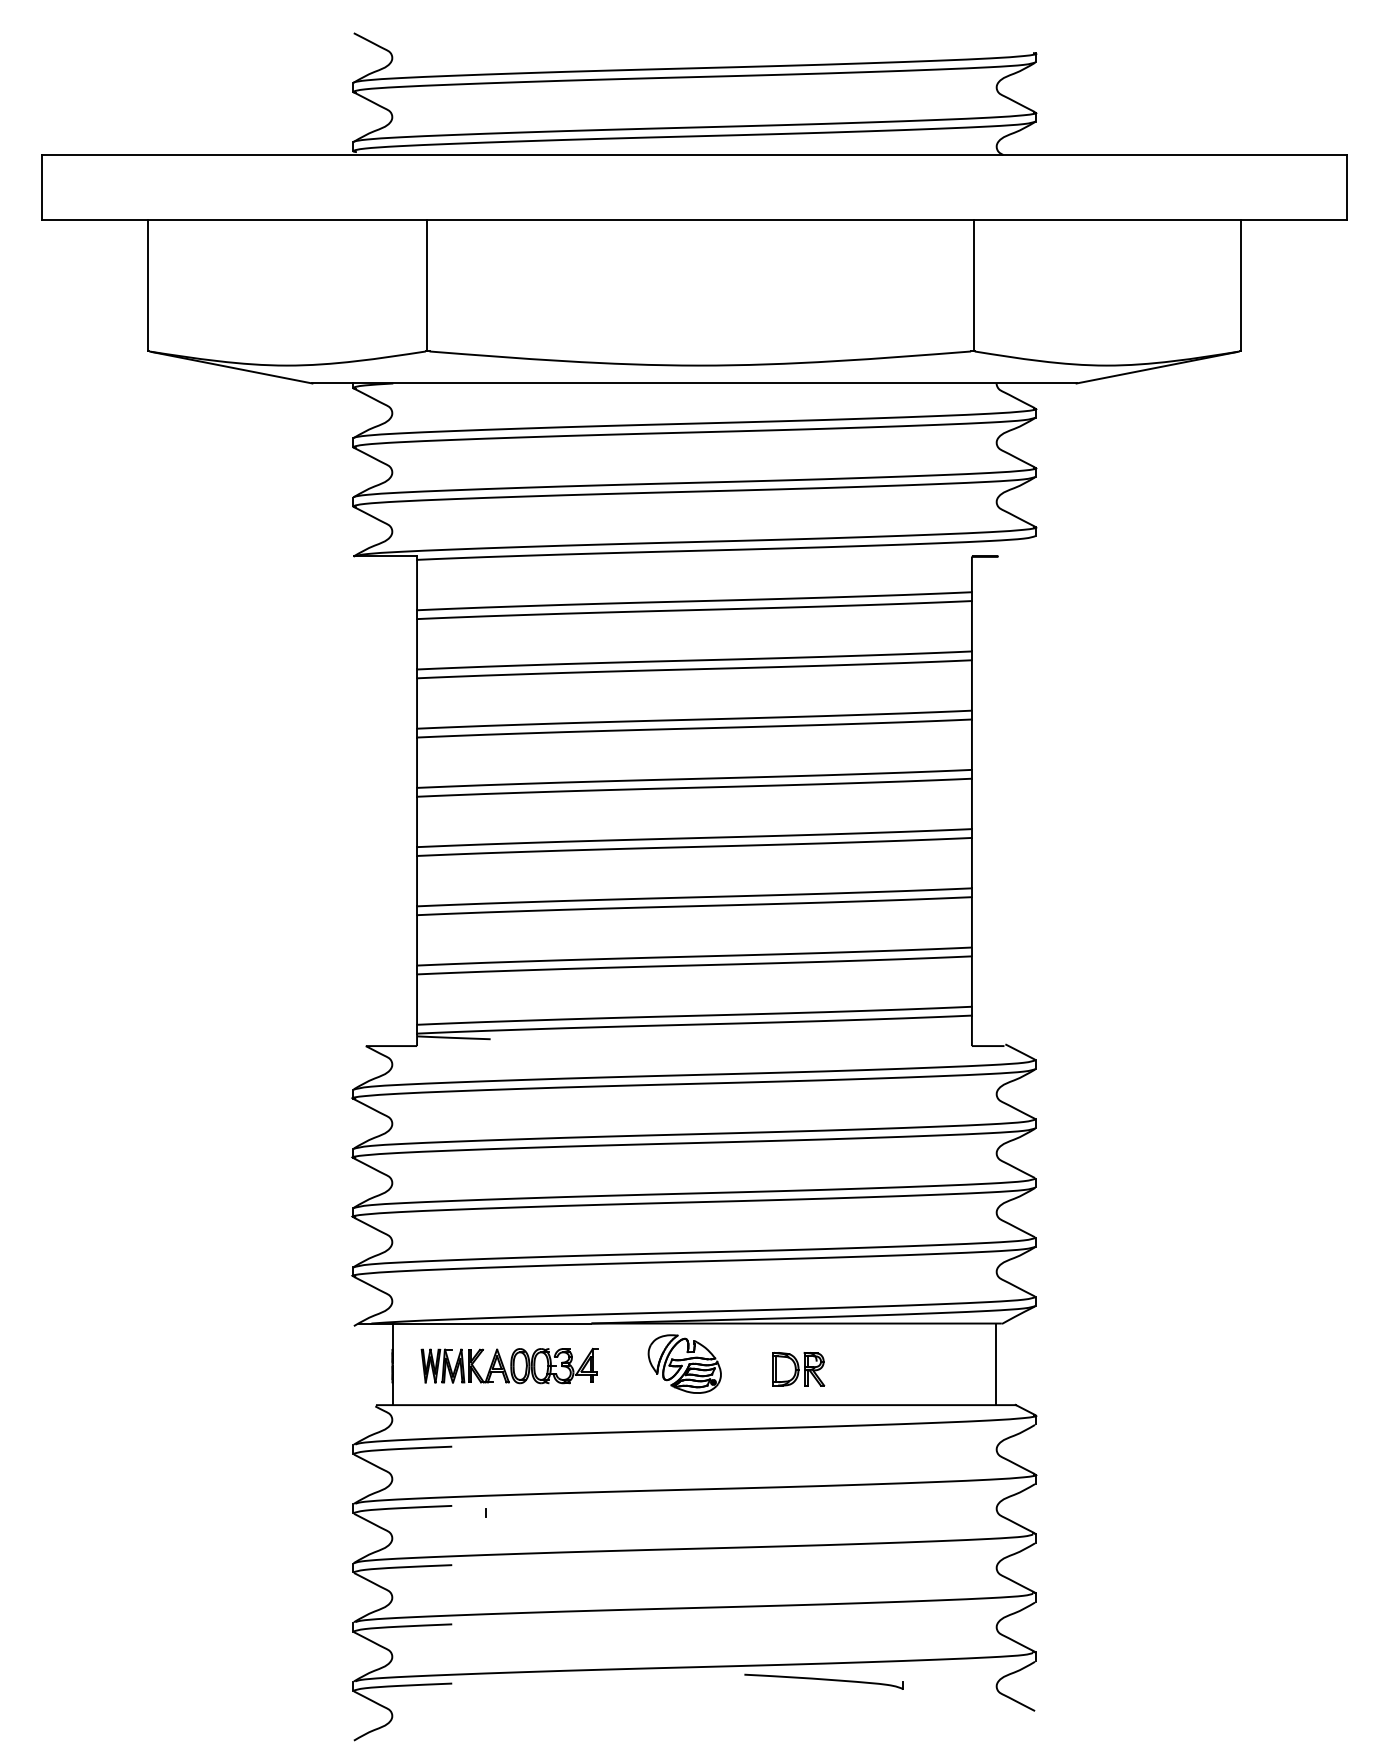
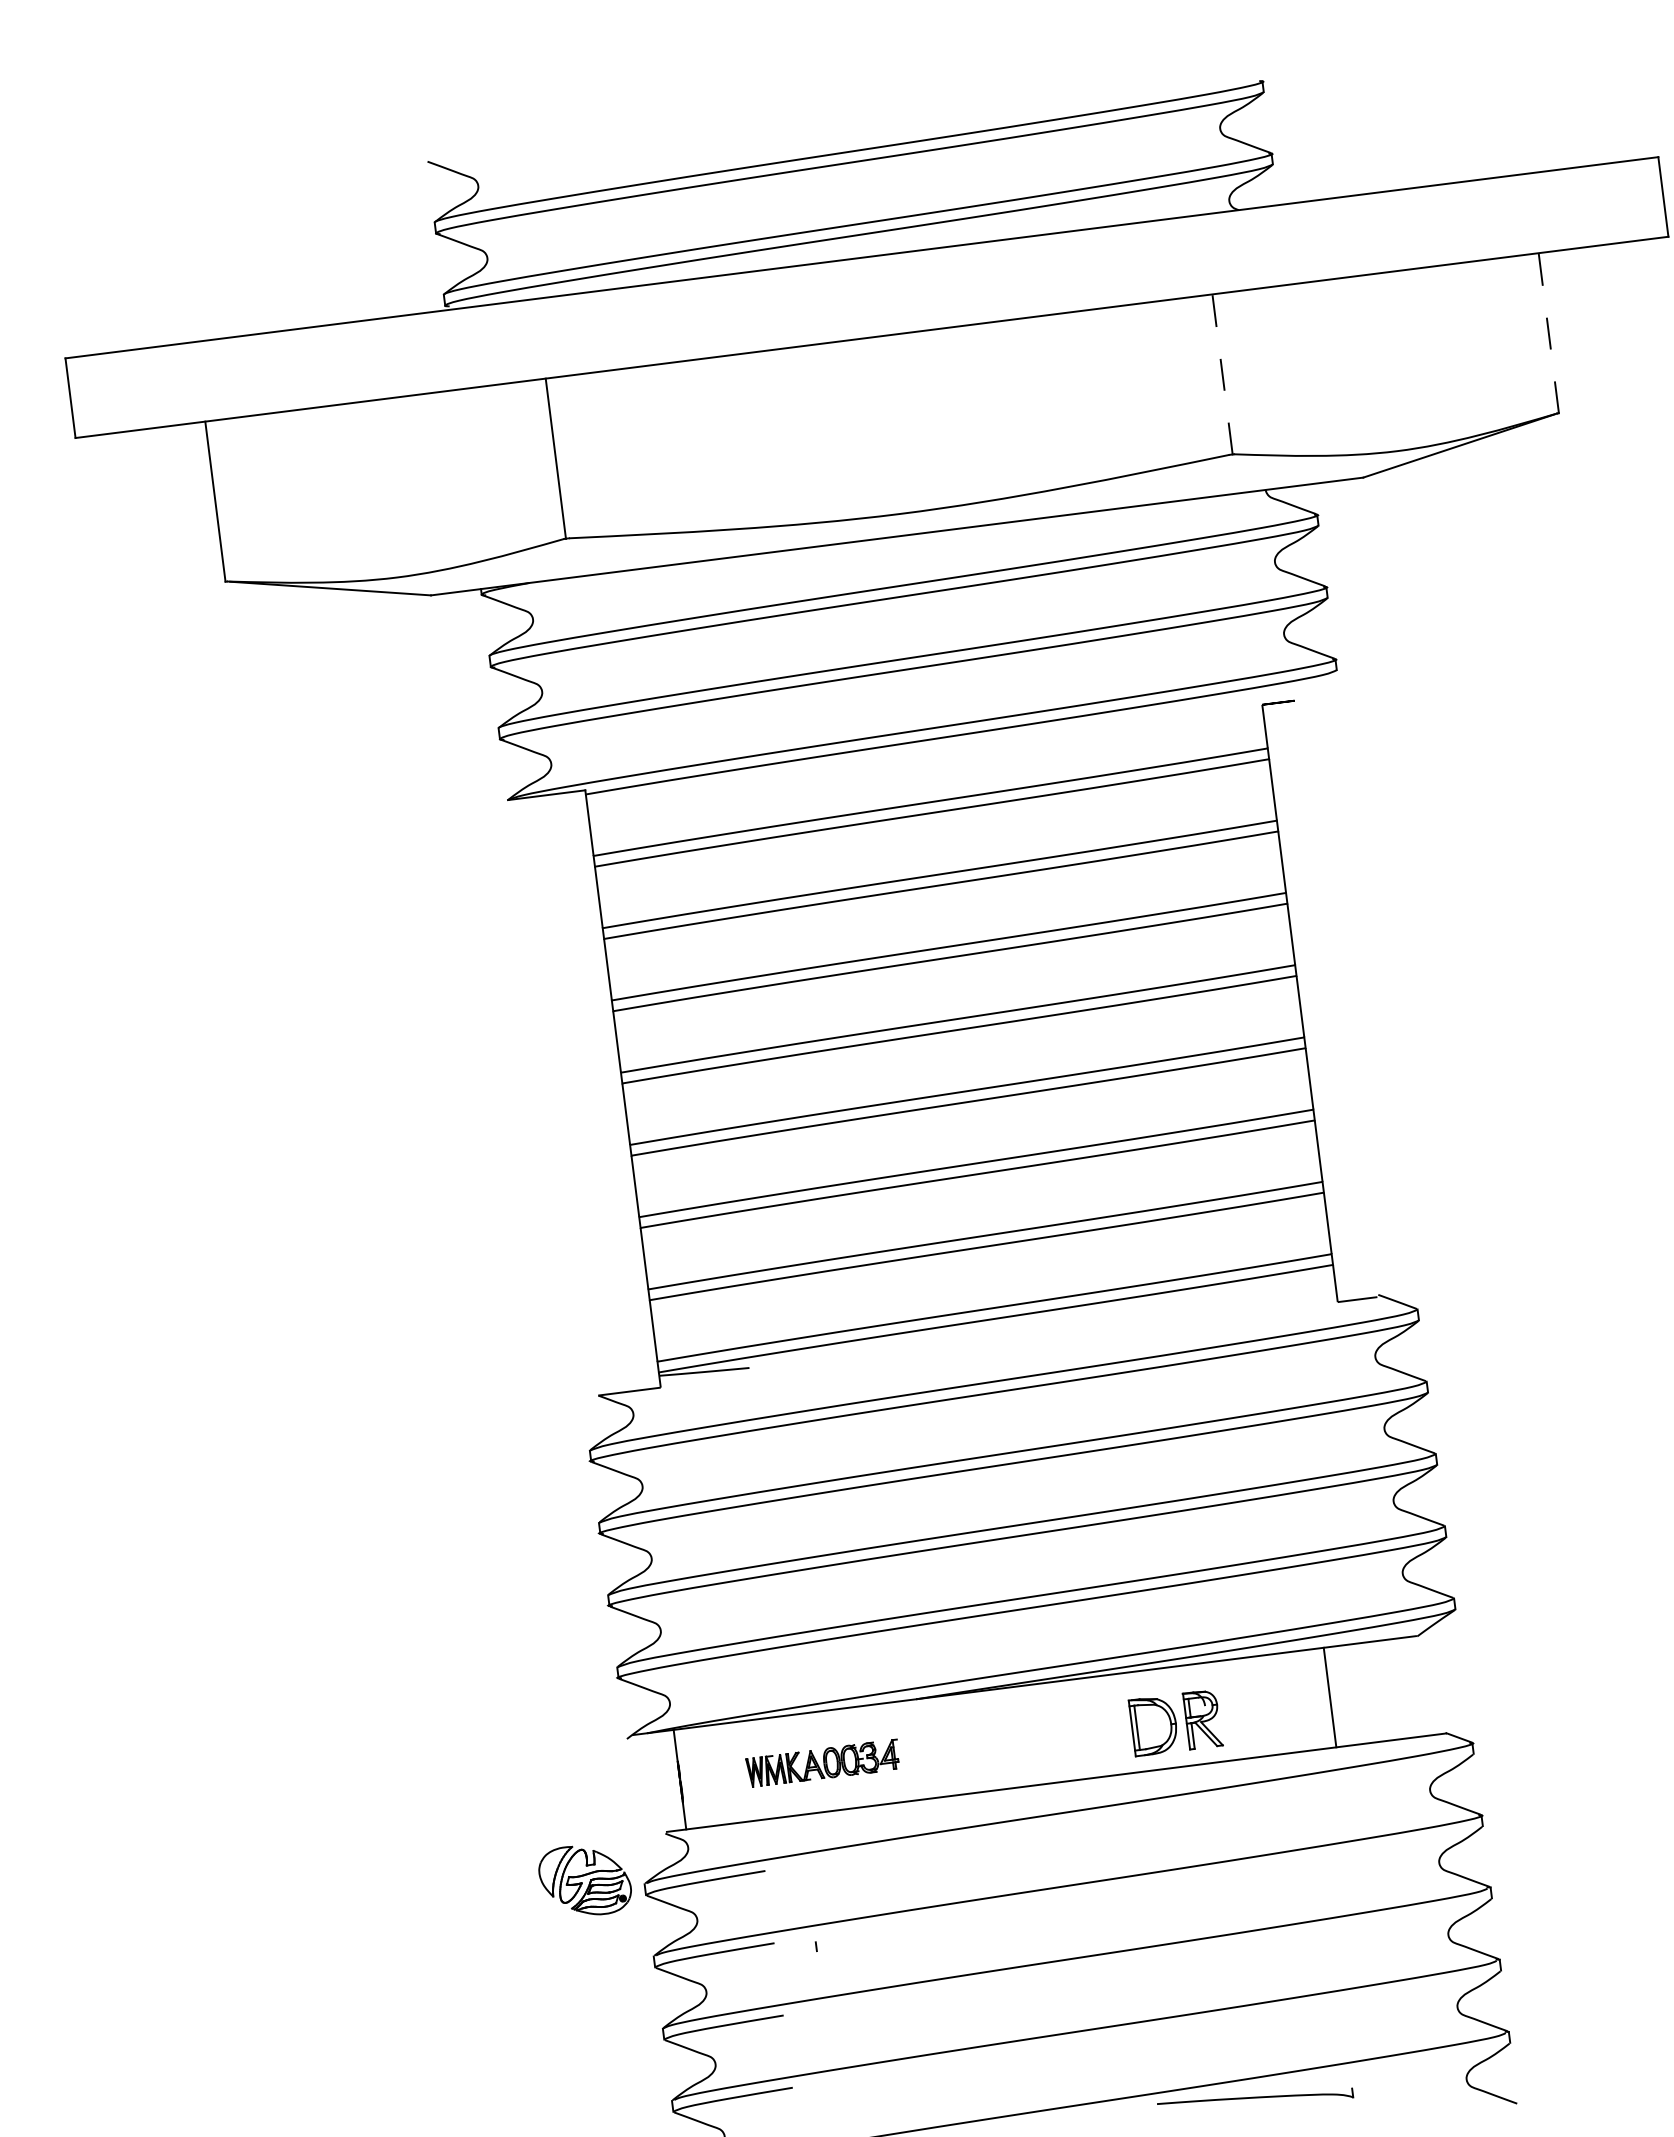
line: (973, 285) -> (1222, 373), solid -> dashed
line: (1240, 285) -> (1548, 332), solid -> dashed
part: (684, 1363) -> (584, 1879), moved
line: (996, 1364) -> (1330, 1697), moved
part: (509, 1365) -> (822, 1763), size x0.7
part: (798, 1369) -> (1175, 1723), size x1.4

